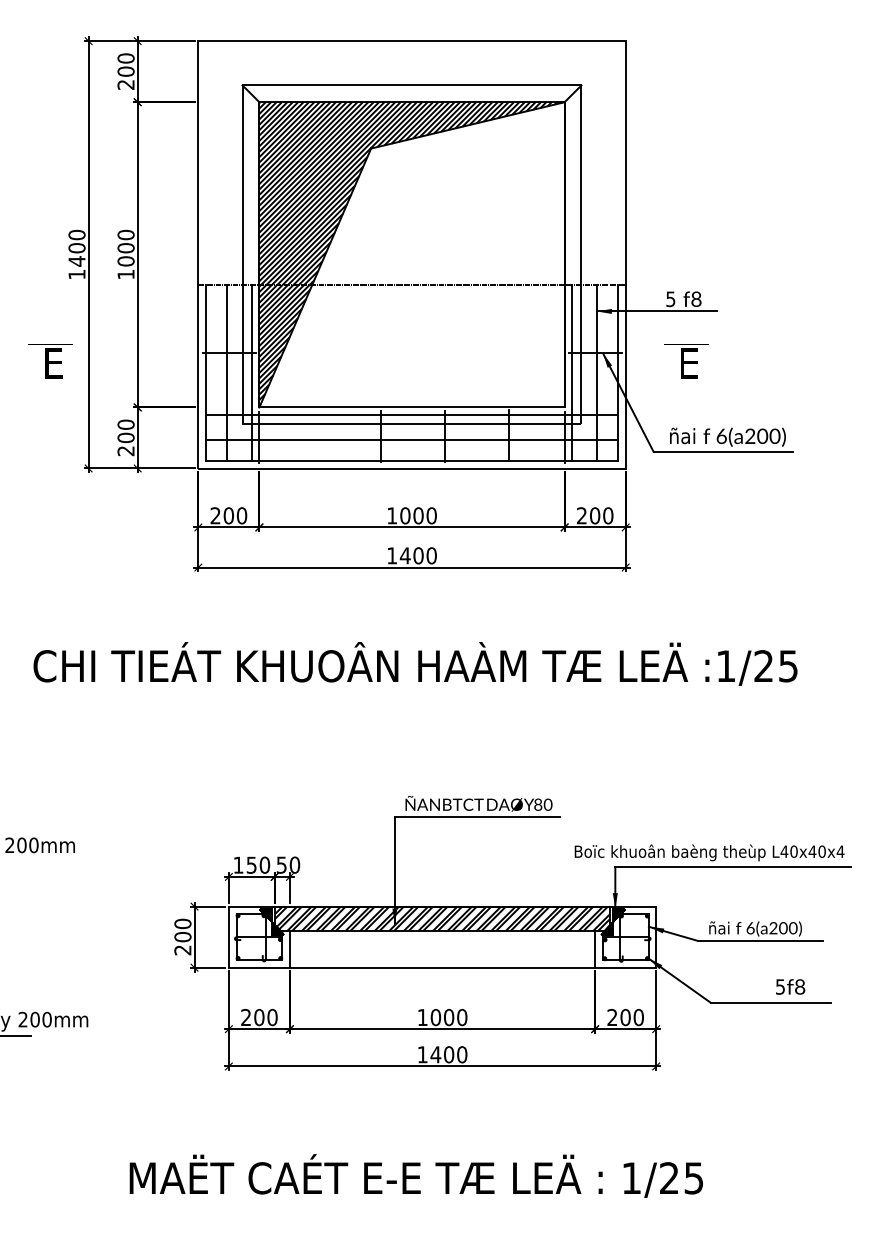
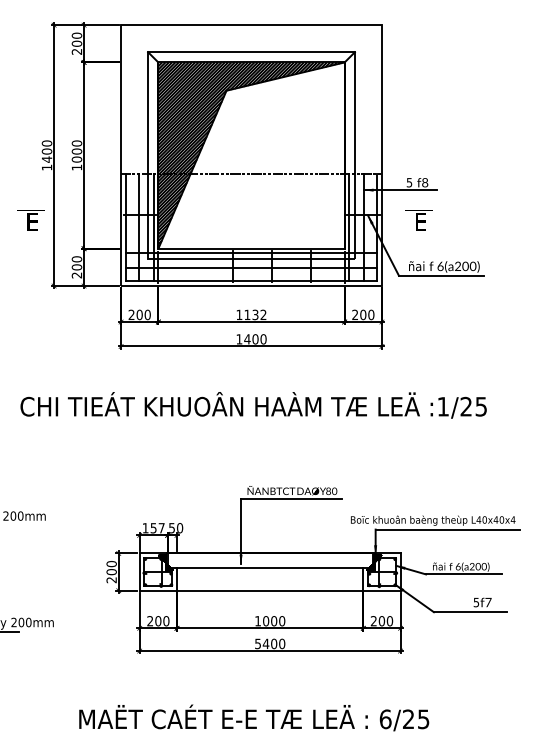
text: (418, 515) -> (255, 314), 1000 -> 1132
text: (264, 865) -> (161, 528), 150 -> 157
hatch: (441, 918) -> (269, 560), removed
text: (800, 986) -> (488, 602), f8 -> f7
text: (421, 1054) -> (257, 643), 1400 -> 5400
text: (631, 1178) -> (385, 719), 1/25 -> 6/25

